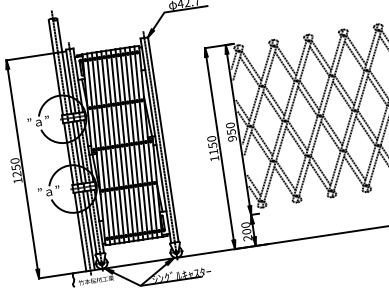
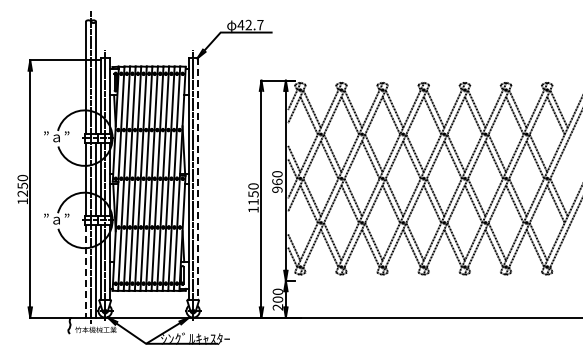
text: (231, 131) -> (277, 181), 950 -> 960
line: (163, 140) -> (197, 179), solid -> dashed
line: (80, 232) -> (86, 271), solid -> dashed

